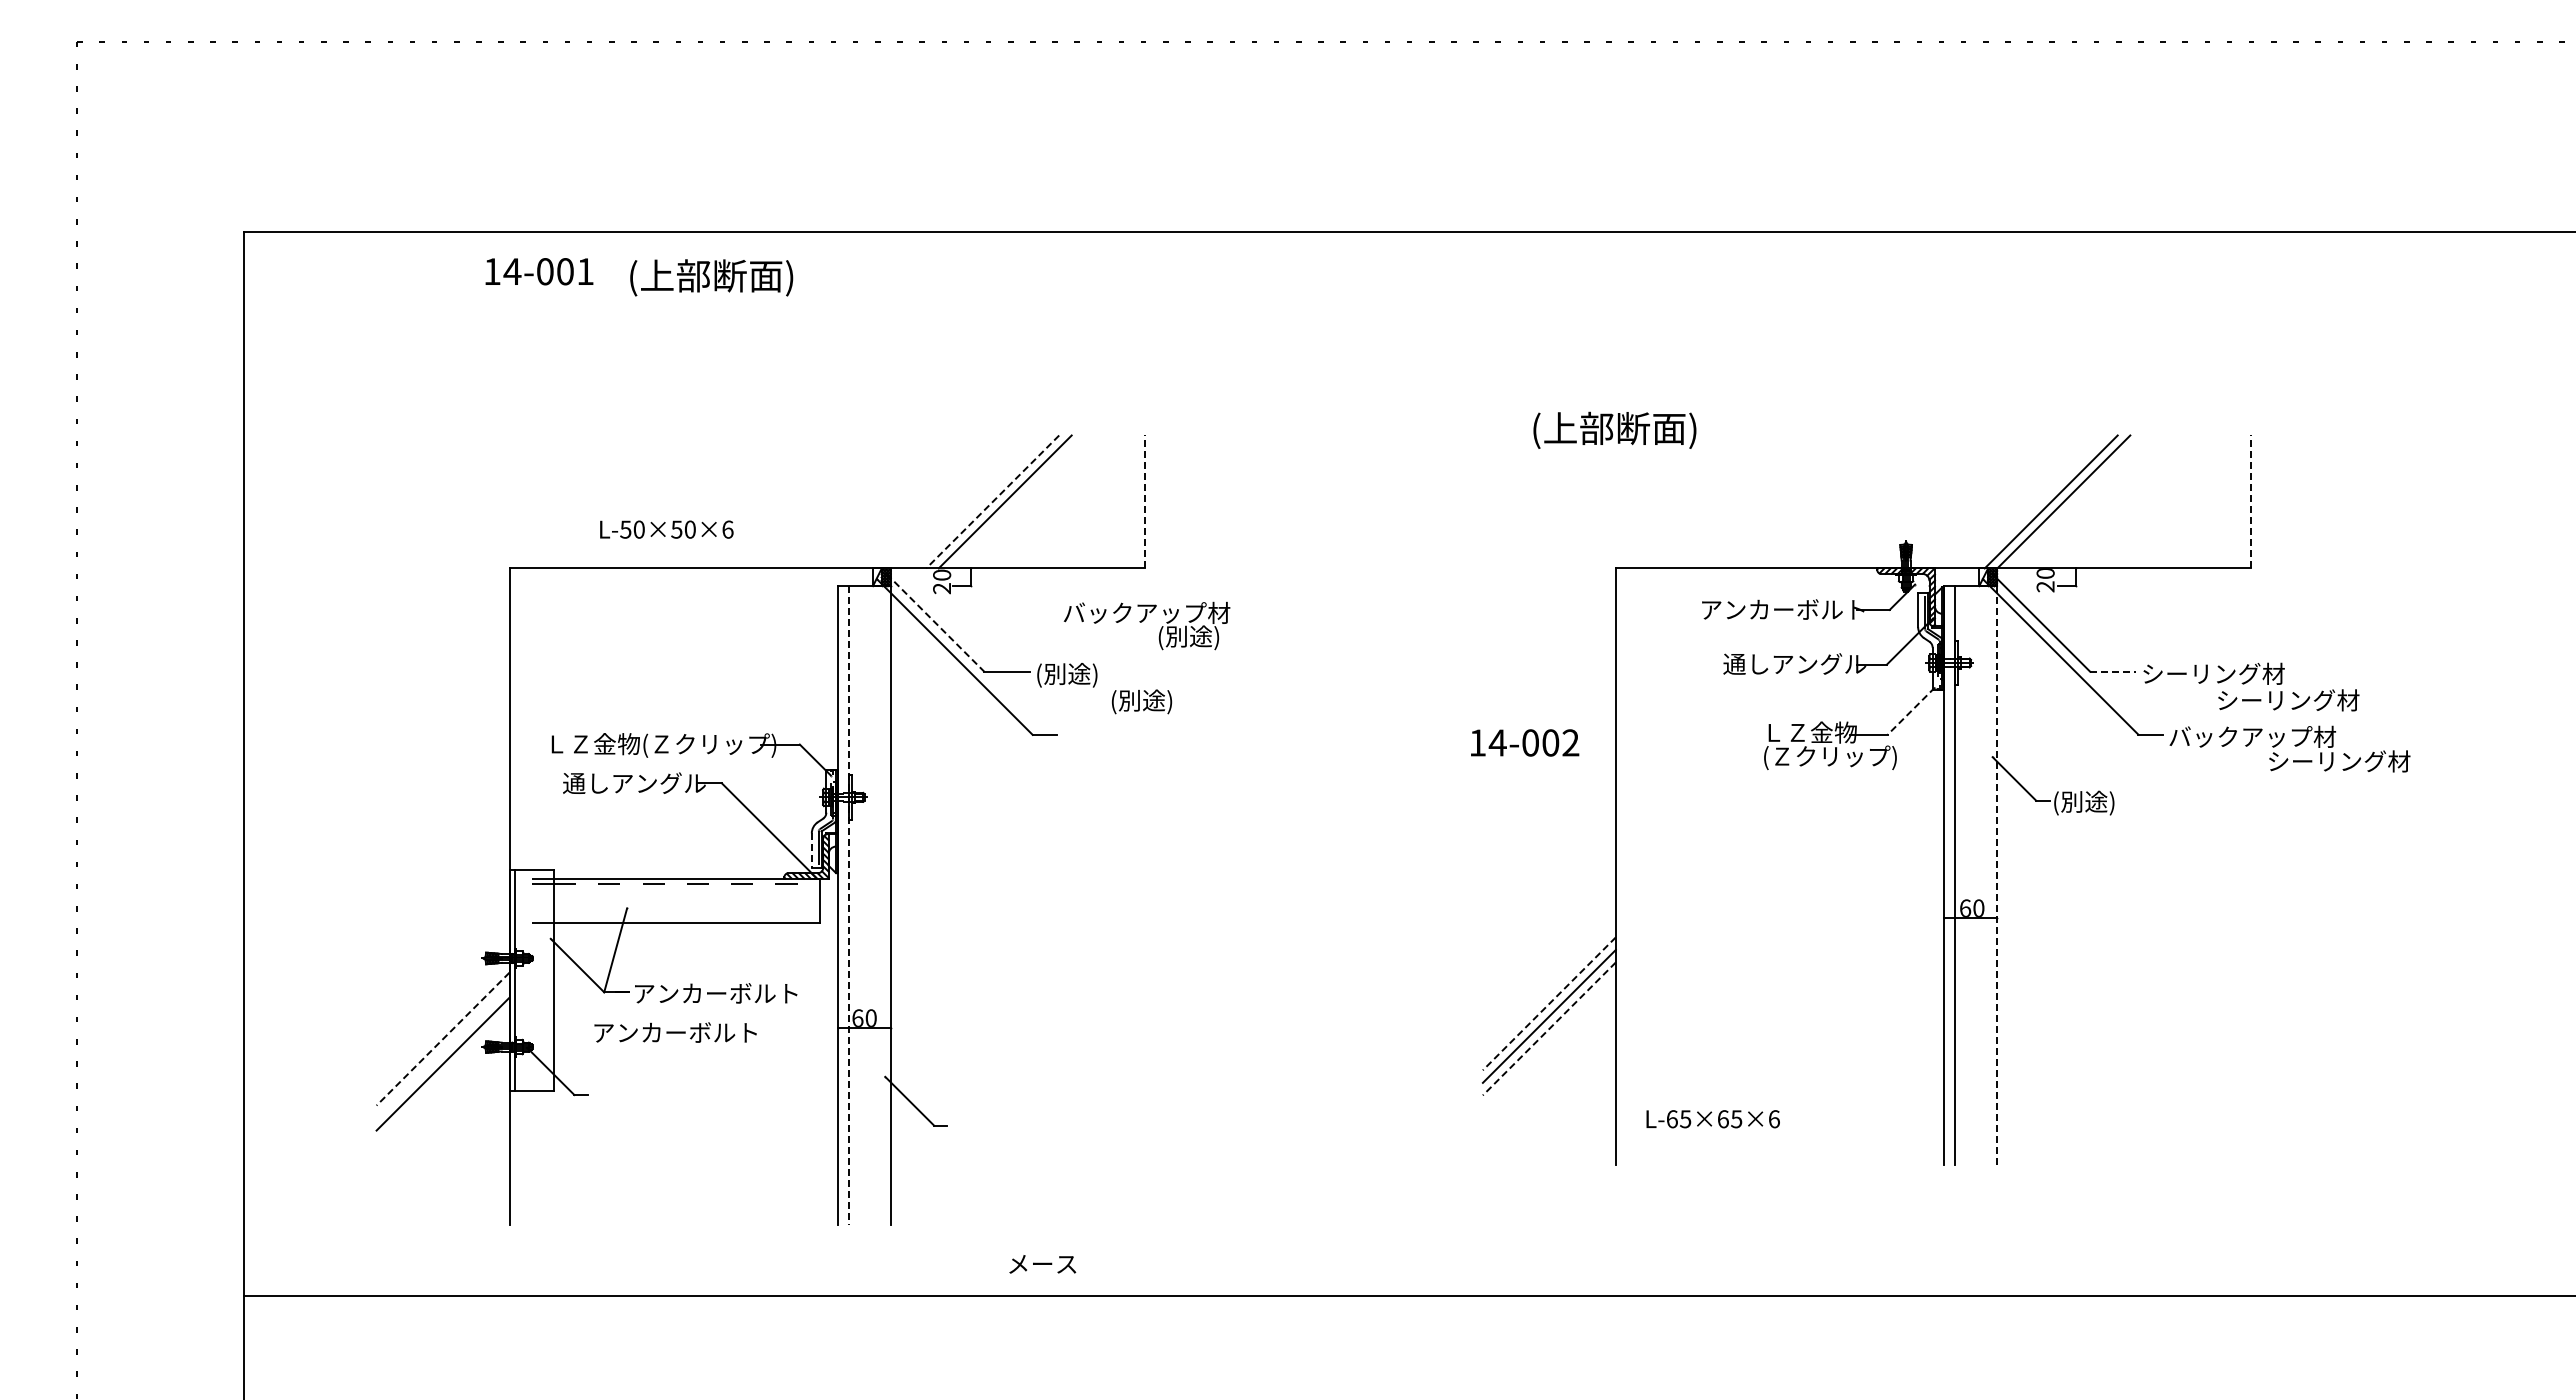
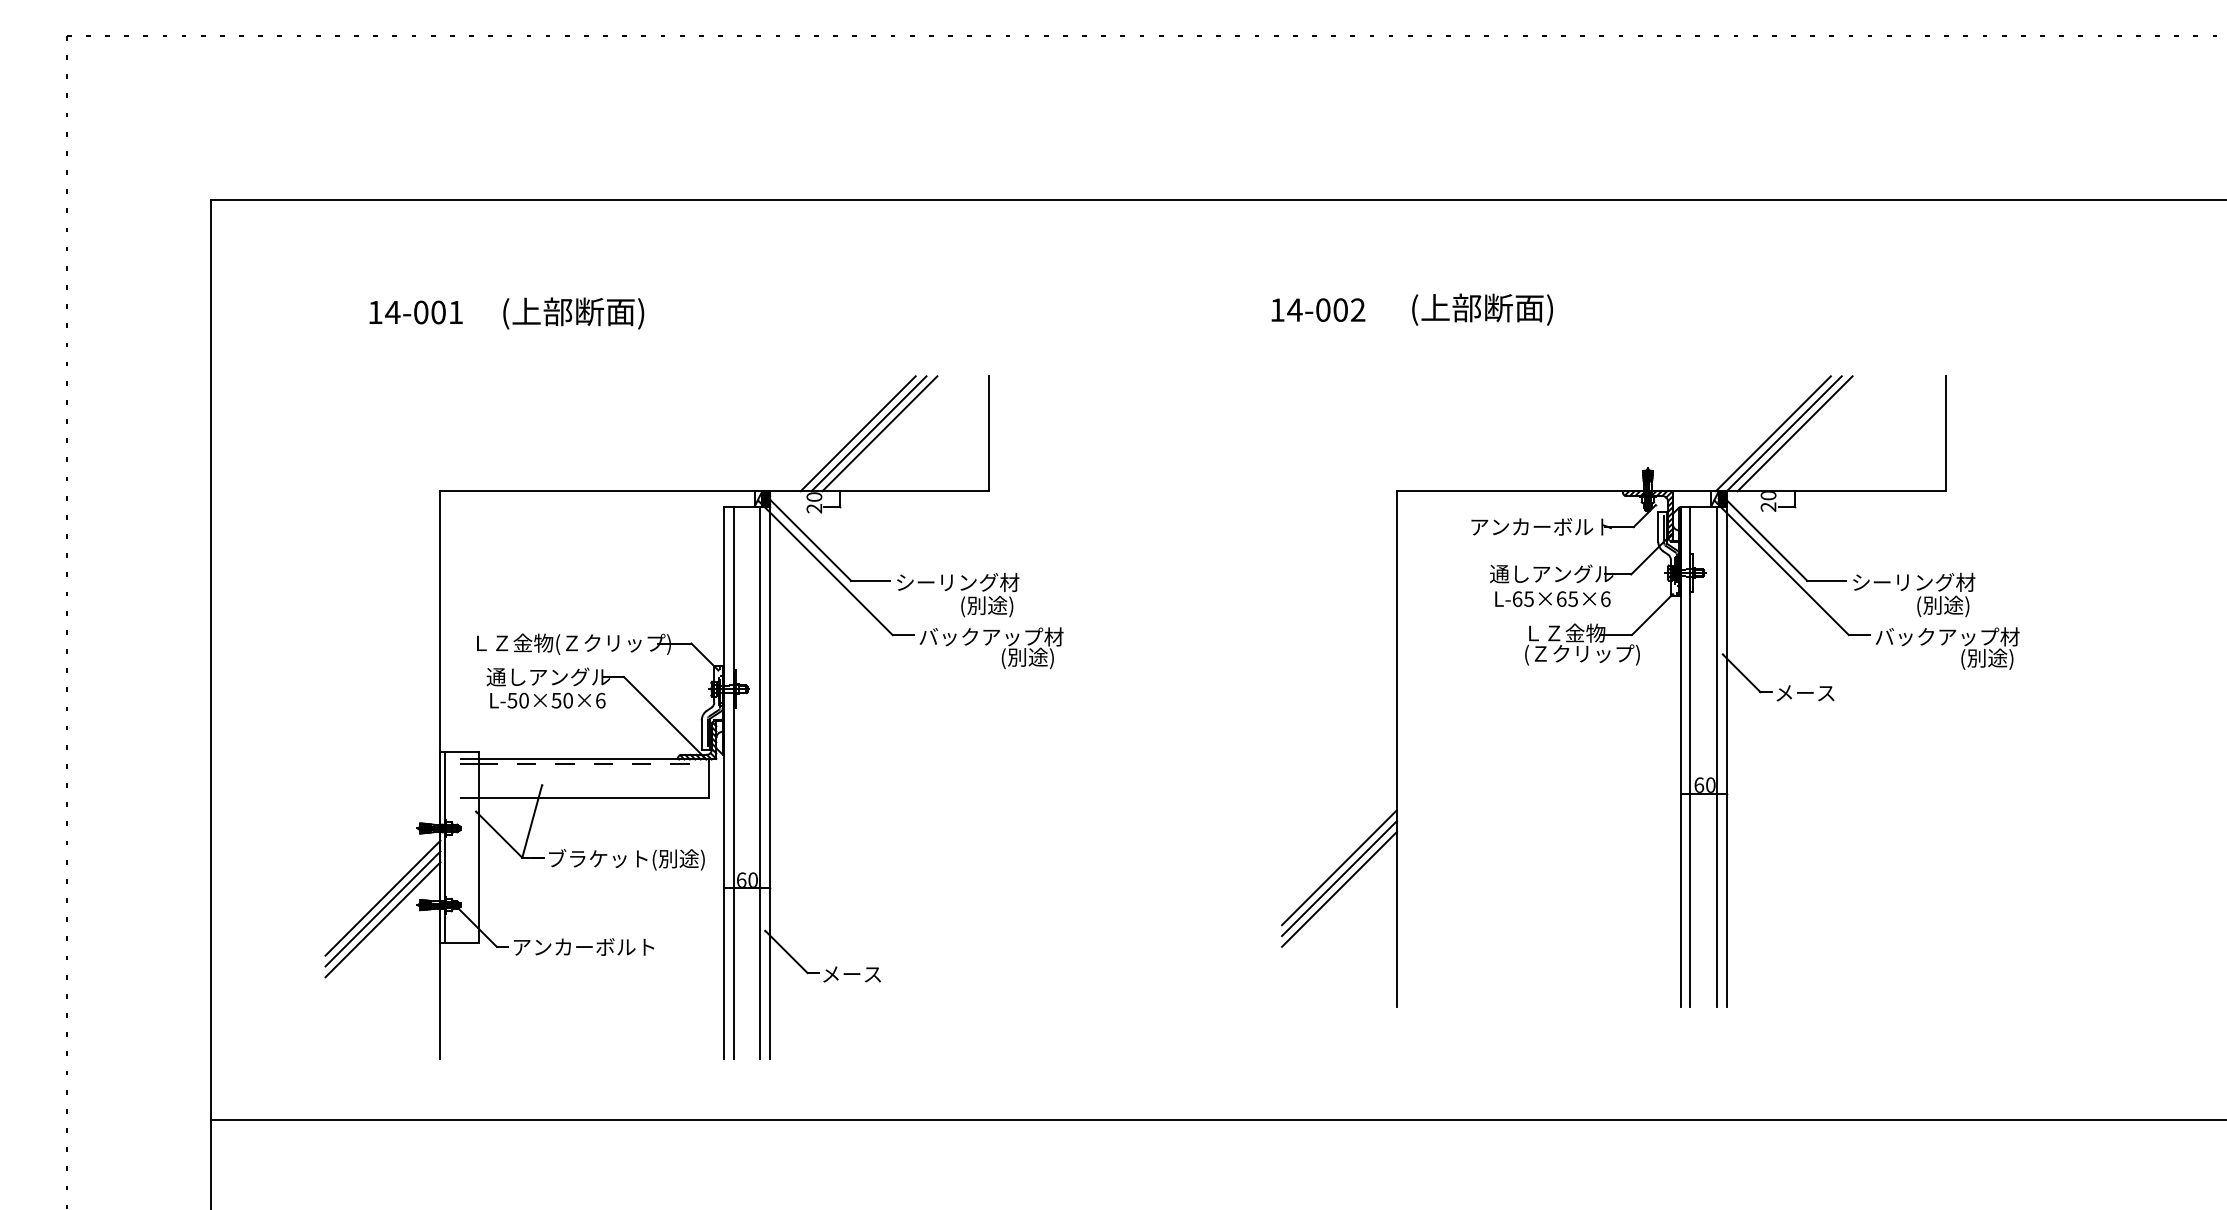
text: (539, 271) -> (416, 312), moved
text: (711, 277) -> (573, 313), moved
text: (1614, 429) -> (1482, 308), moved
line: (1017, 501) -> (879, 433), added
line: (1144, 501) -> (989, 433), dashed -> solid
line: (2075, 501) -> (1794, 433), added
line: (2250, 501) -> (1945, 433), dashed -> solid
line: (992, 502) -> (858, 434), dashed -> solid
text: (666, 529) -> (547, 700), moved
line: (935, 623) -> (808, 538), dashed -> solid
text: (1146, 625) -> (991, 647), moved
line: (2112, 671) -> (1826, 580), dashed -> solid
text: (1108, 674) -> (958, 582), (別途) -> シーリング材
text: (2288, 701) -> (1978, 606), シーリング材 -> (別途)
line: (1910, 711) -> (1651, 614), dashed -> solid
text: (1525, 742) -> (1318, 309), moved
text: (2339, 762) -> (2022, 659), シーリング材 -> (別途)
text: (2087, 802) -> (1804, 693), (別途) -> メース
line: (811, 851) -> (701, 735), dashed -> solid
line: (1985, 875) -> (1716, 756), added
line: (1997, 875) -> (1726, 756), dashed -> solid
line: (879, 905) -> (760, 782), added
line: (849, 906) -> (734, 783), dashed -> solid
text: (725, 994) -> (627, 859), アンカーボルト -> ブラケット(別途)
line: (1549, 1004) -> (1339, 868), dashed -> solid
line: (1549, 1029) -> (1339, 889), dashed -> solid
text: (675, 1032) -> (583, 946), moved
line: (442, 1039) -> (382, 898), dashed -> solid
line: (442, 1051) -> (382, 908), added
text: (1712, 1119) -> (1552, 599), moved
text: (1042, 1264) -> (851, 974), moved

